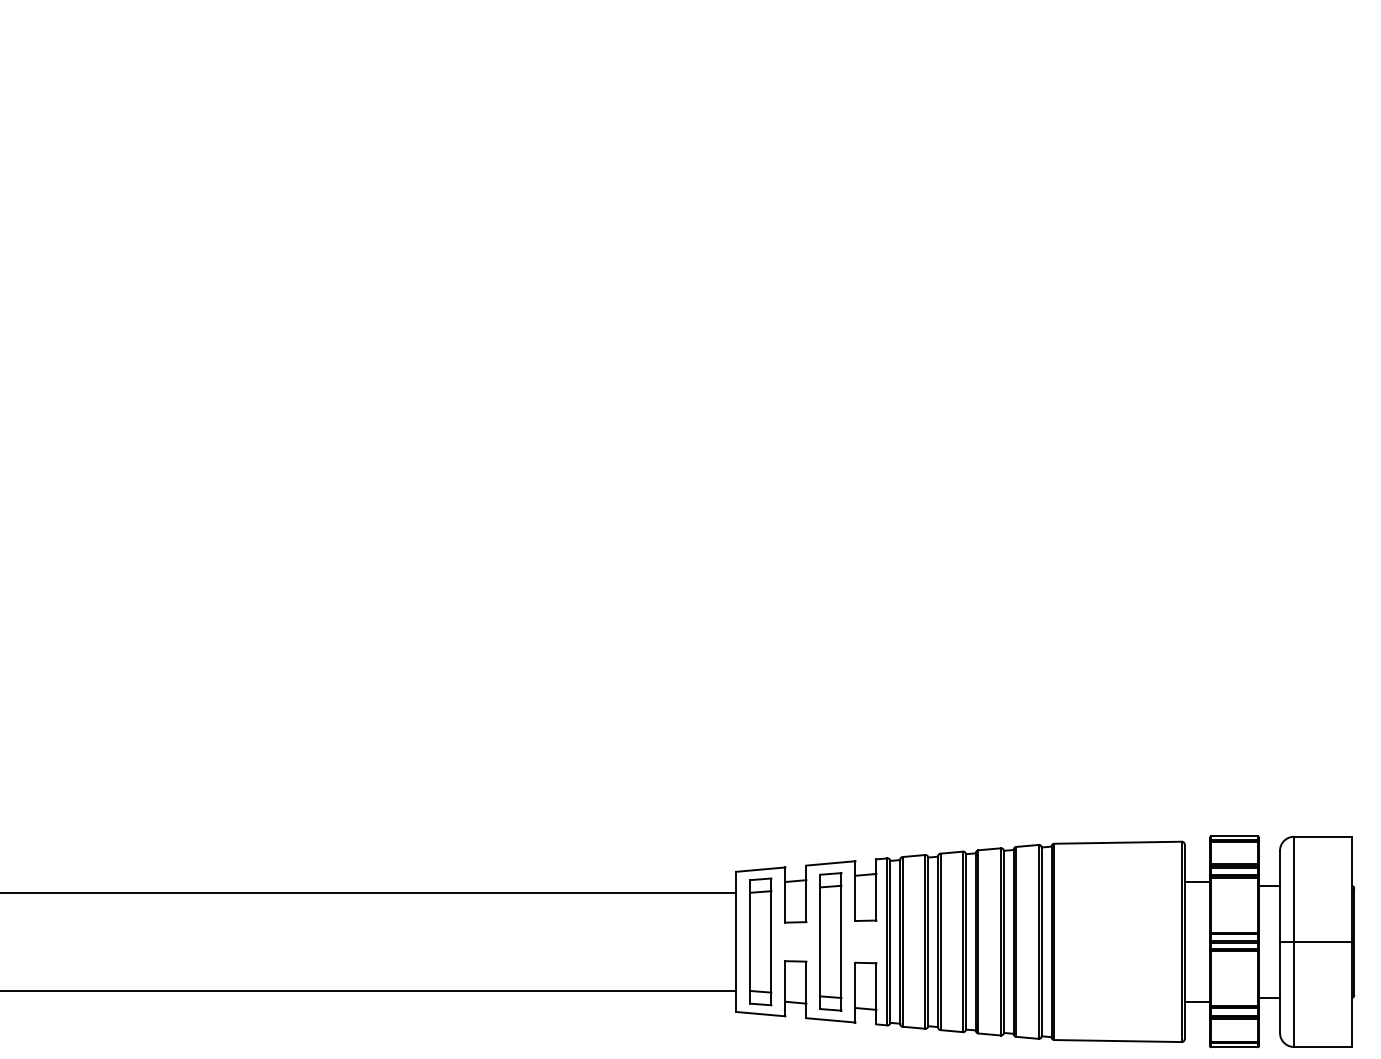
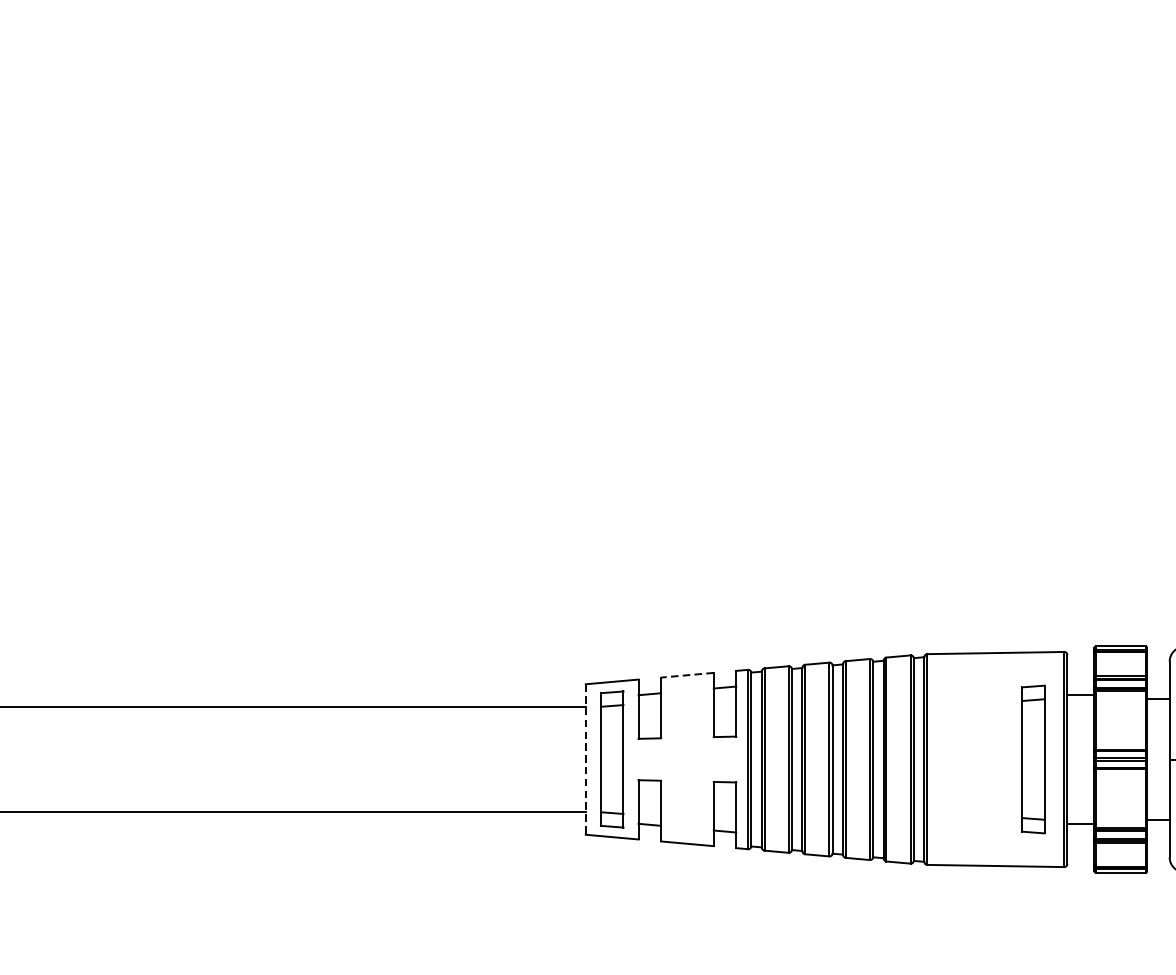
line: (830, 863) -> (686, 675), solid -> dashed
part: (830, 941) -> (1032, 759), moved
line: (736, 942) -> (586, 760), solid -> dashed

